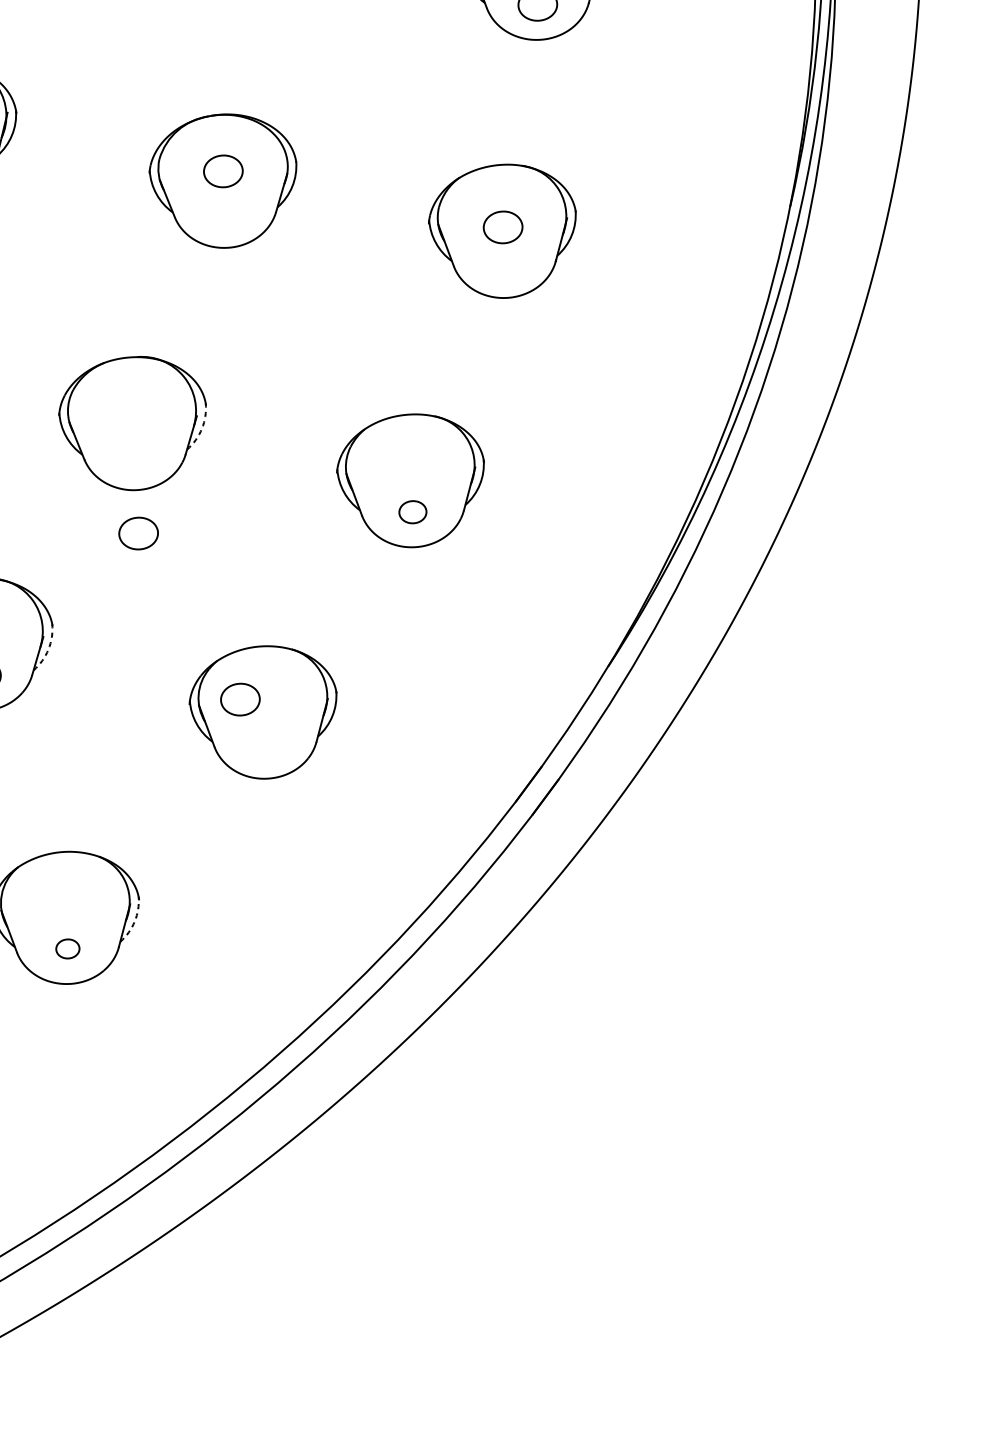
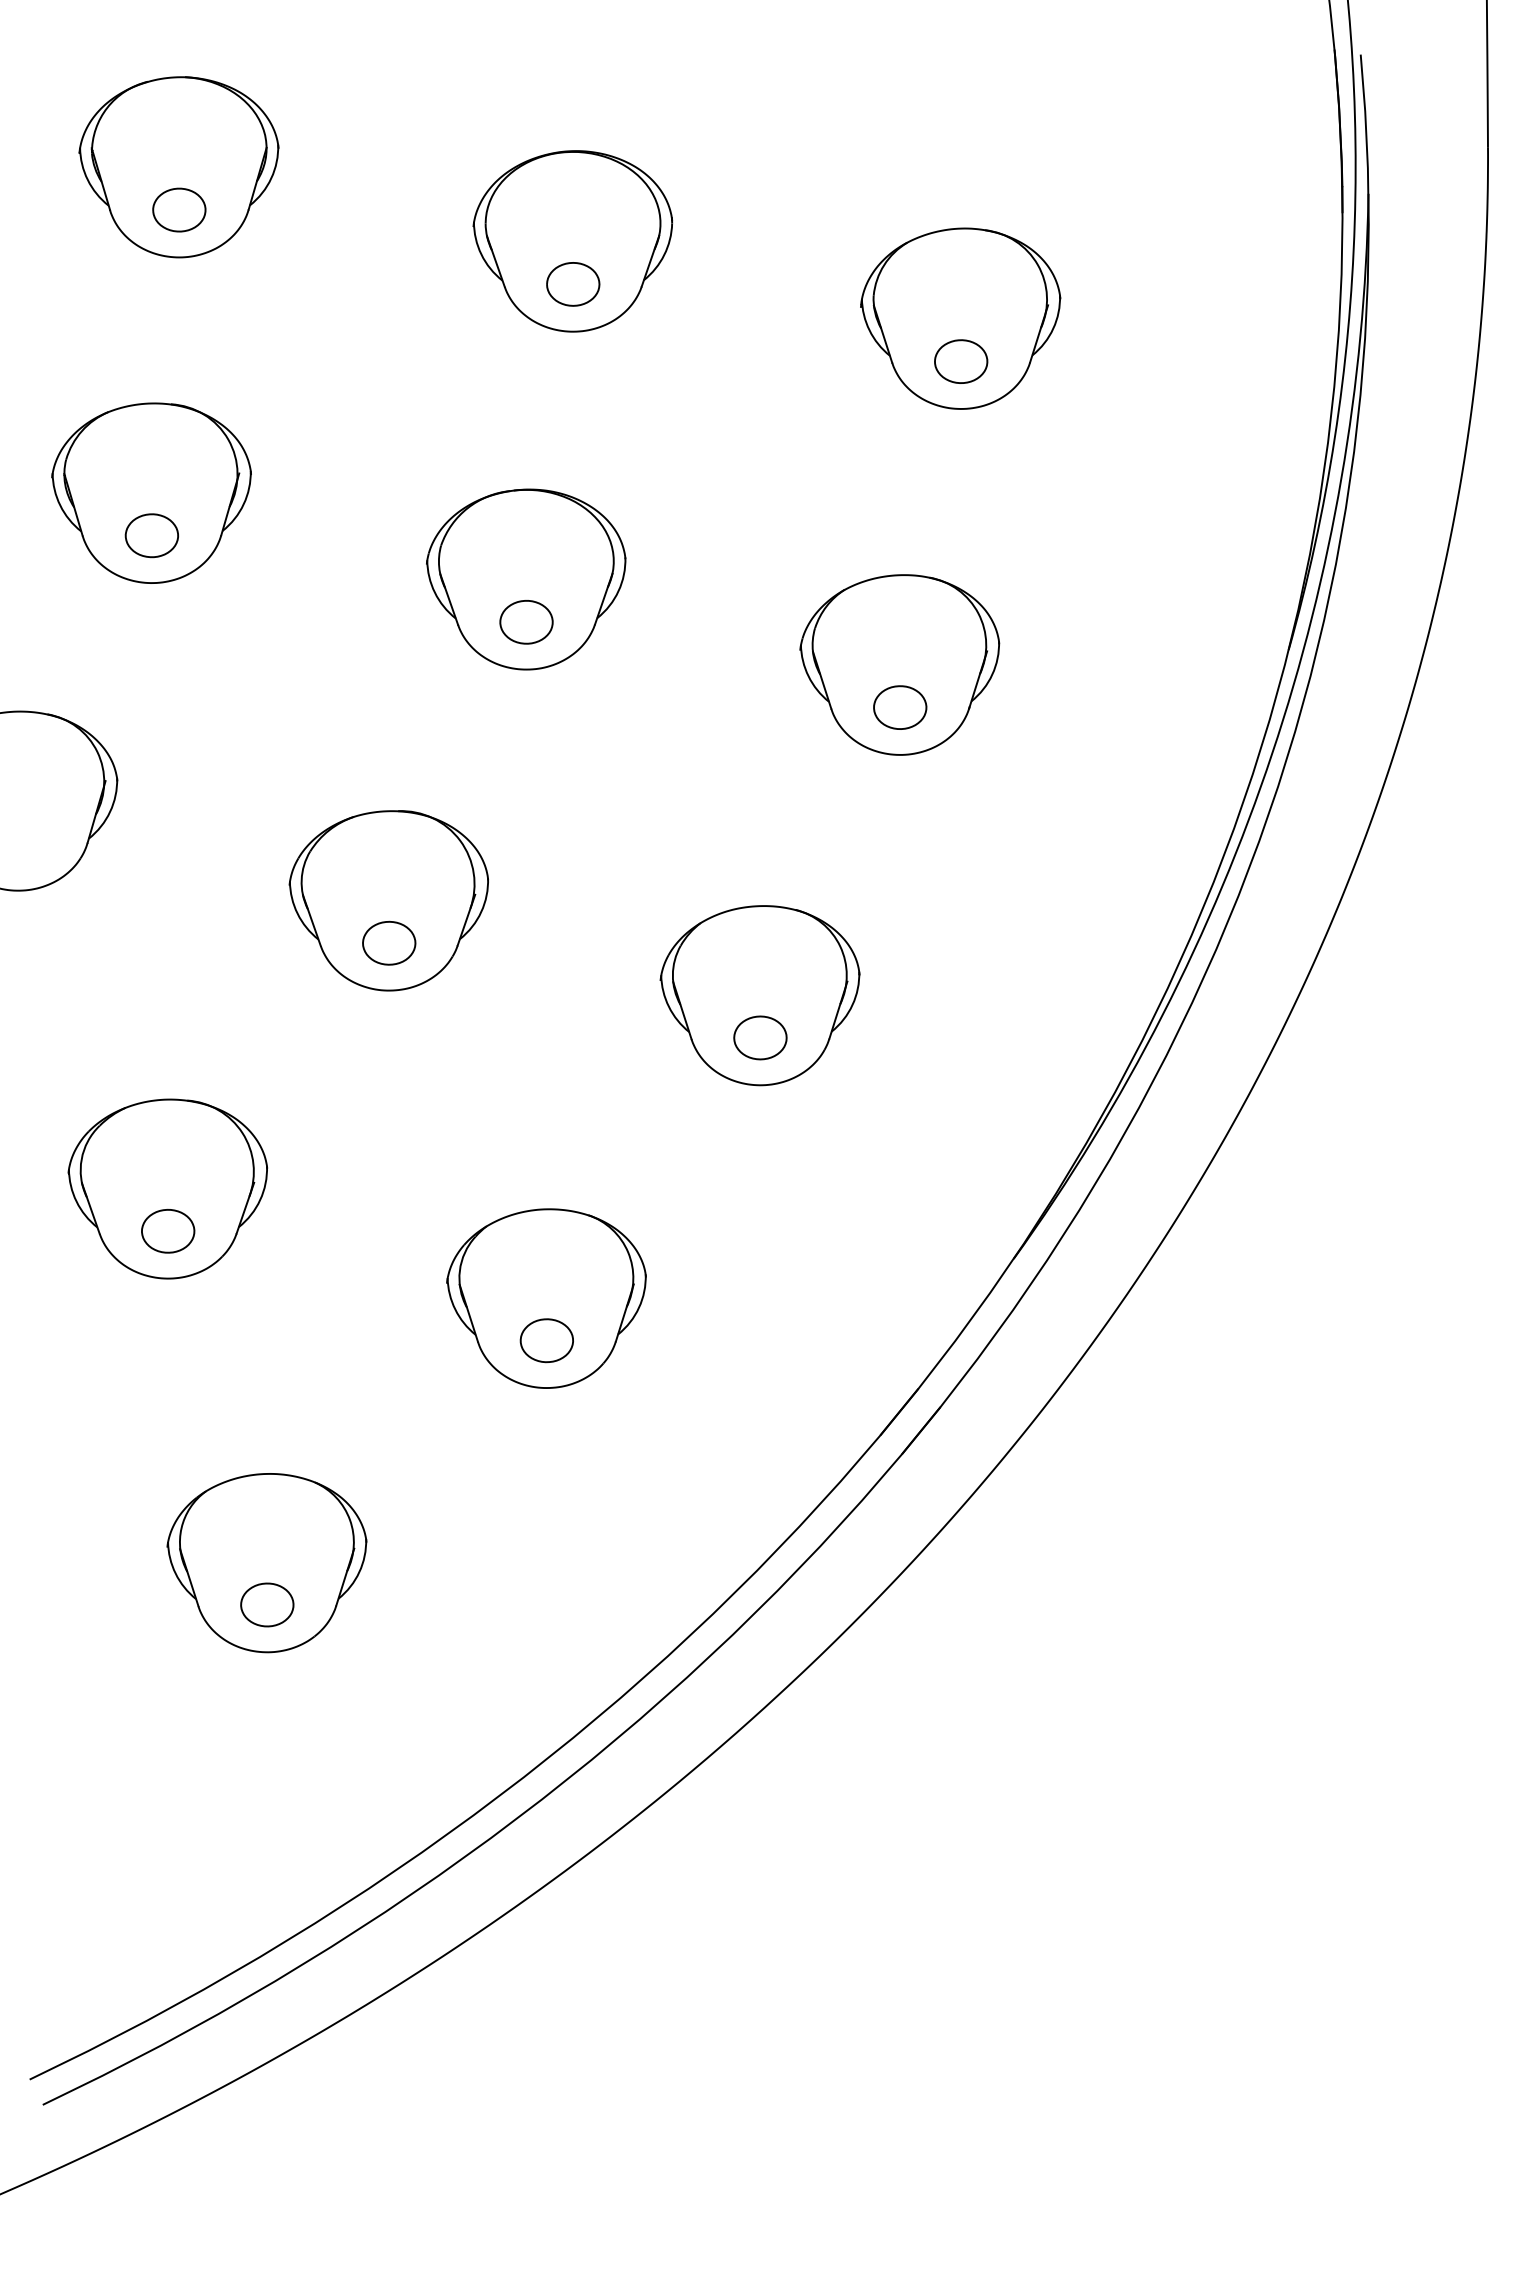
part: (223, 171) -> (526, 622), moved
part: (503, 227) -> (900, 707), moved
arc: (202, 428) -> (481, 911), dashed -> solid
part: (412, 511) -> (760, 1037), size x1.43
part: (138, 532) -> (389, 942), moved
arc: (48, 649) -> (260, 1200), dashed -> solid
part: (240, 699) -> (546, 1340), moved
arc: (134, 921) -> (359, 1572), dashed -> solid
part: (67, 948) -> (267, 1604), size x1.67

